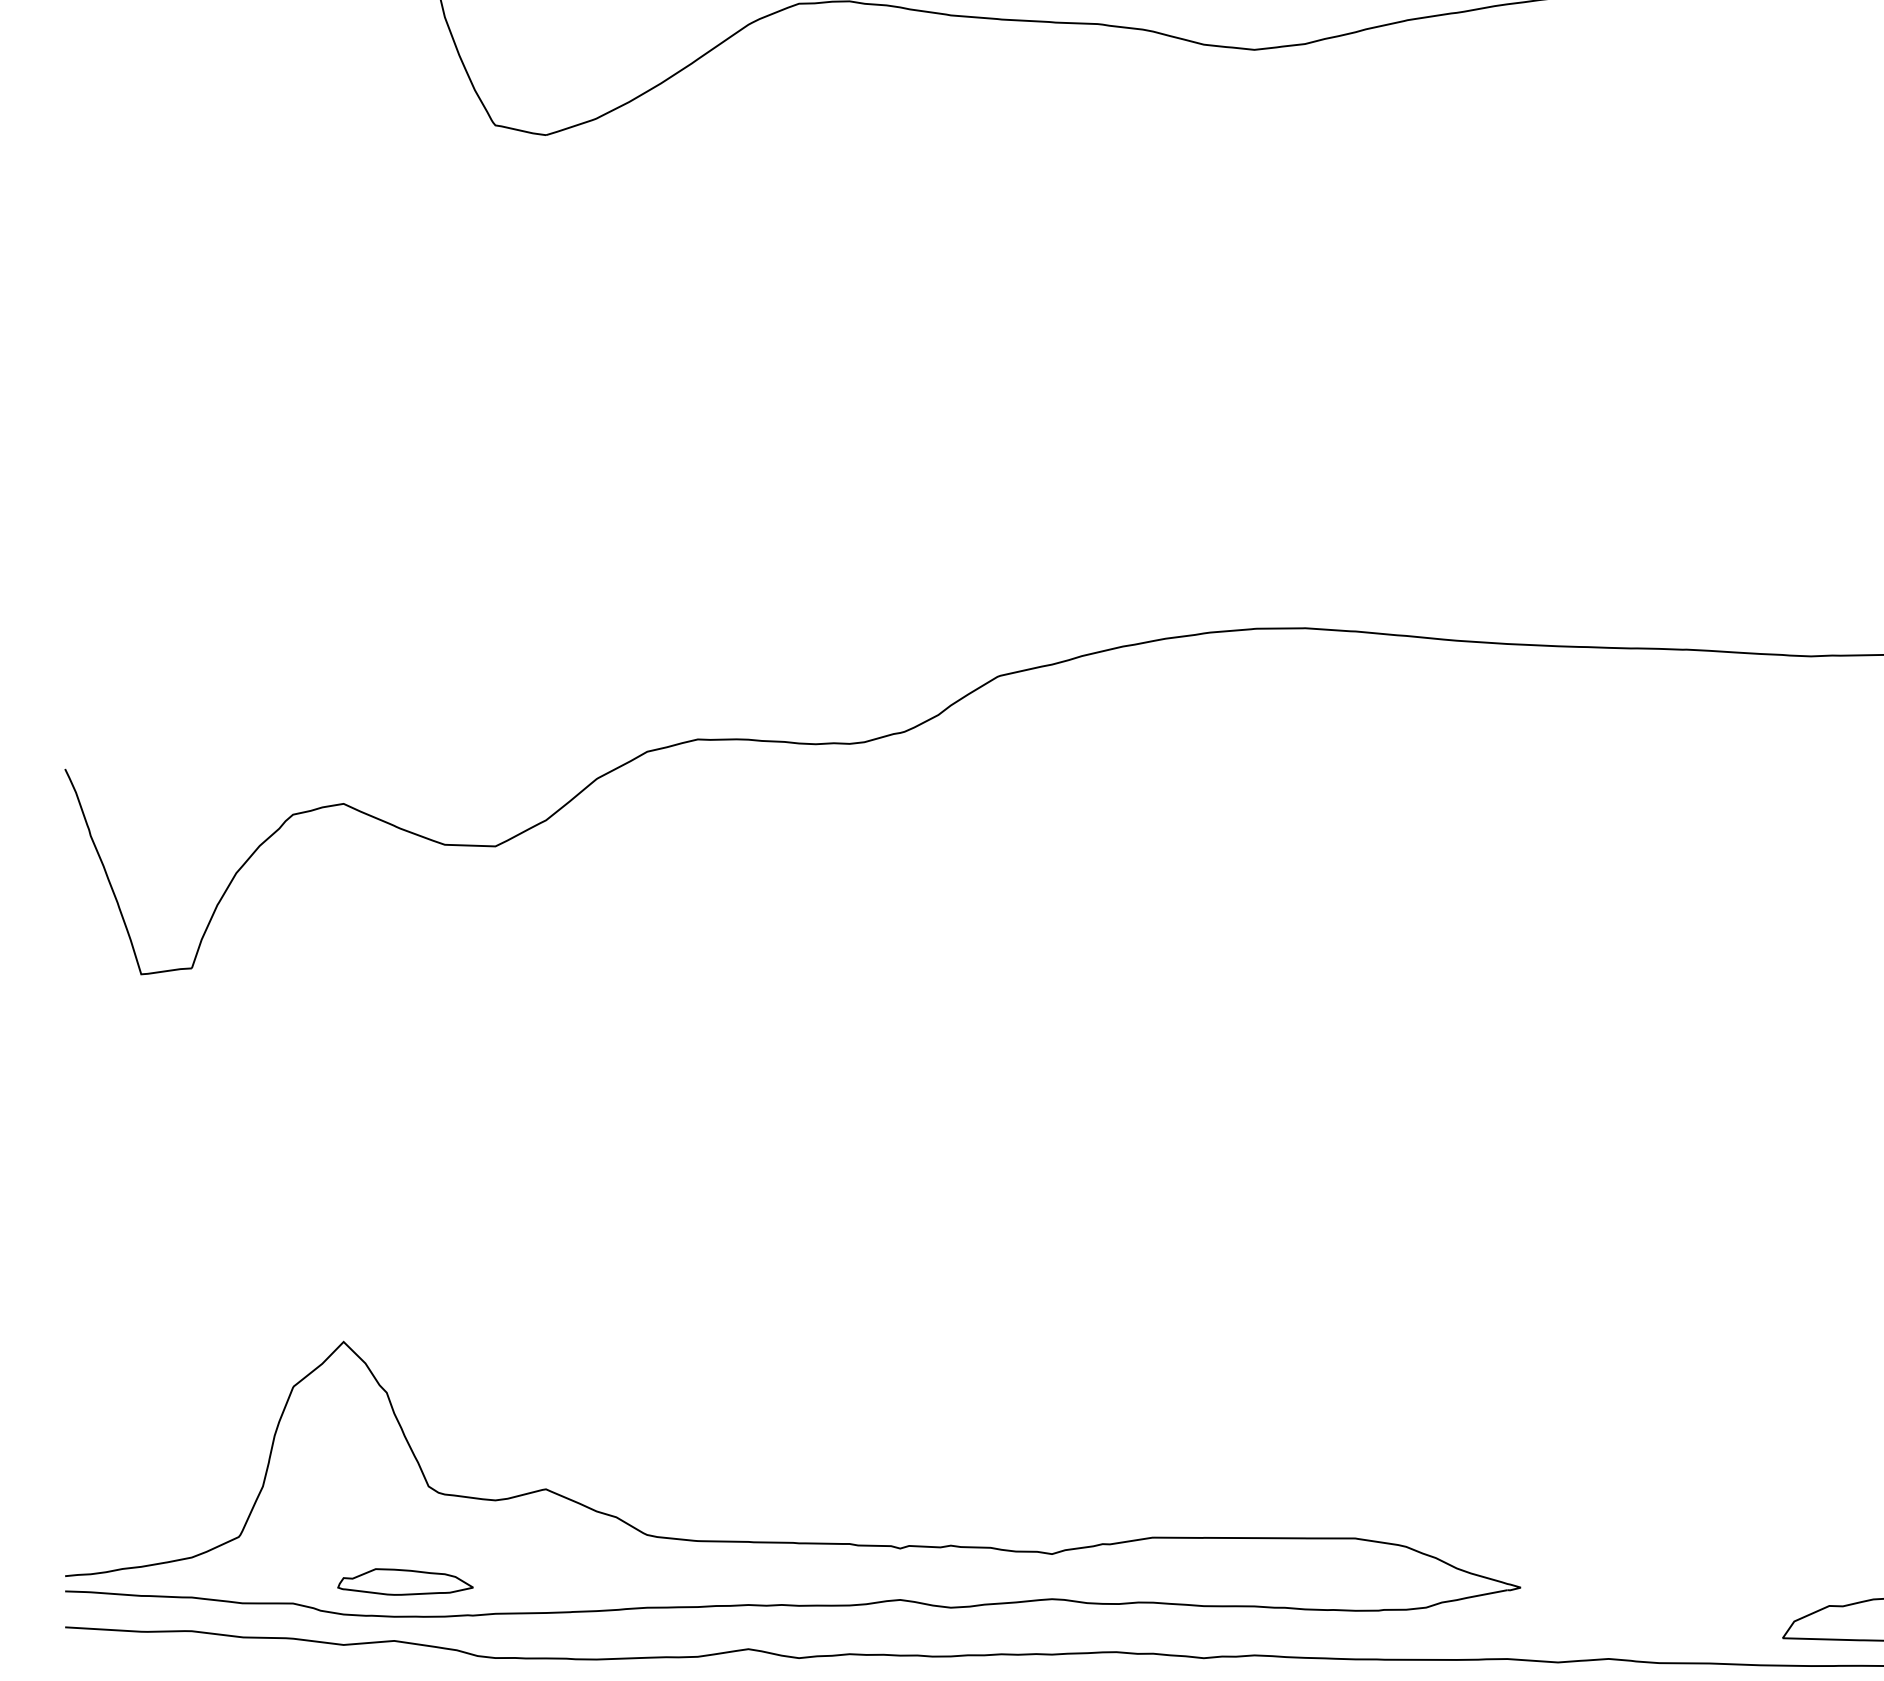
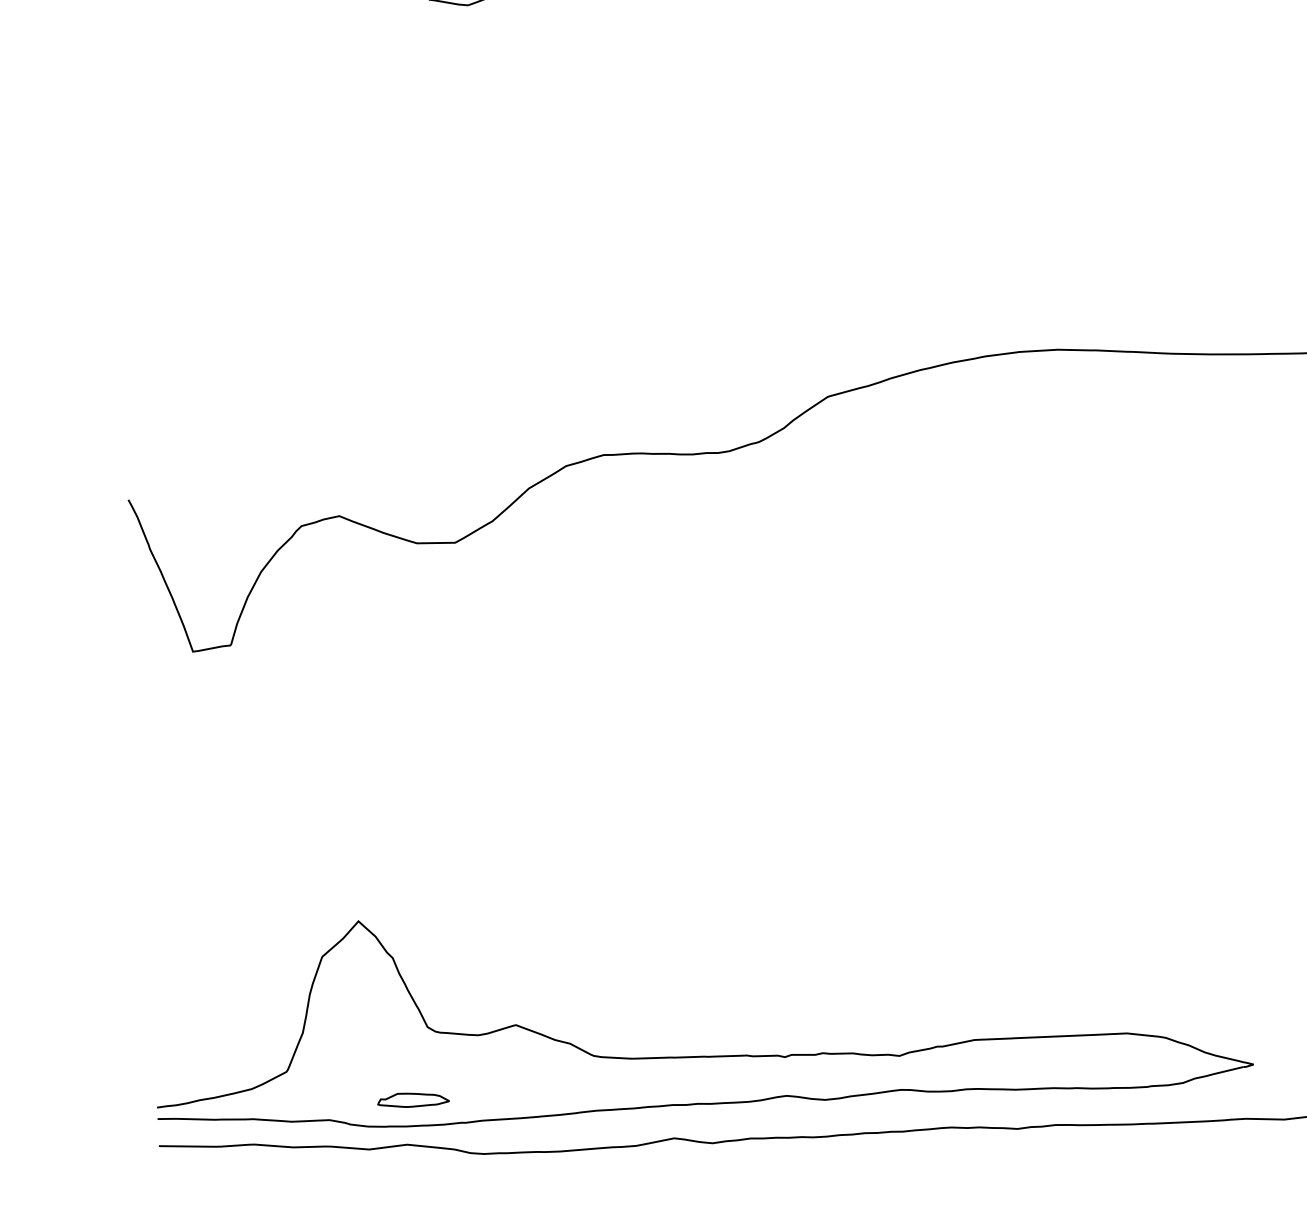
part: (405, 1581) -> (413, 1099), size x0.7

